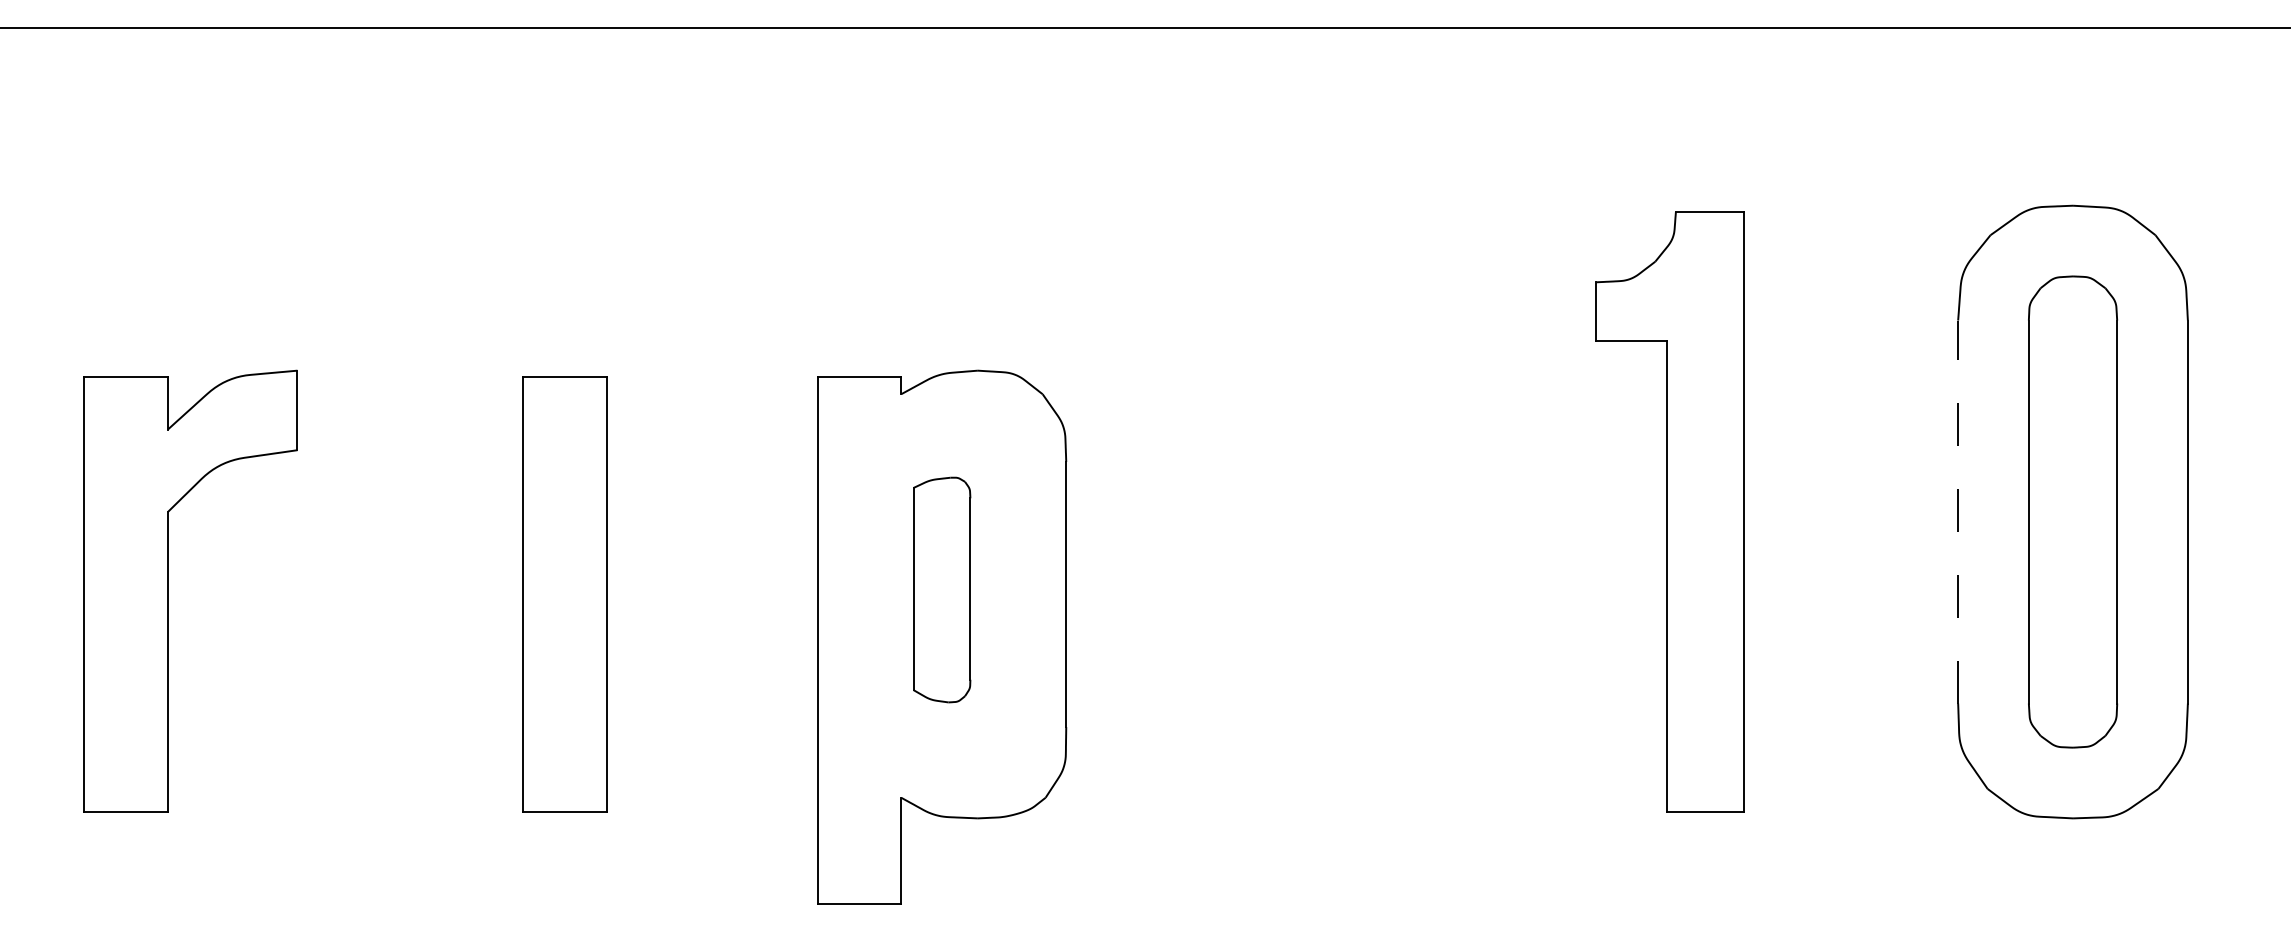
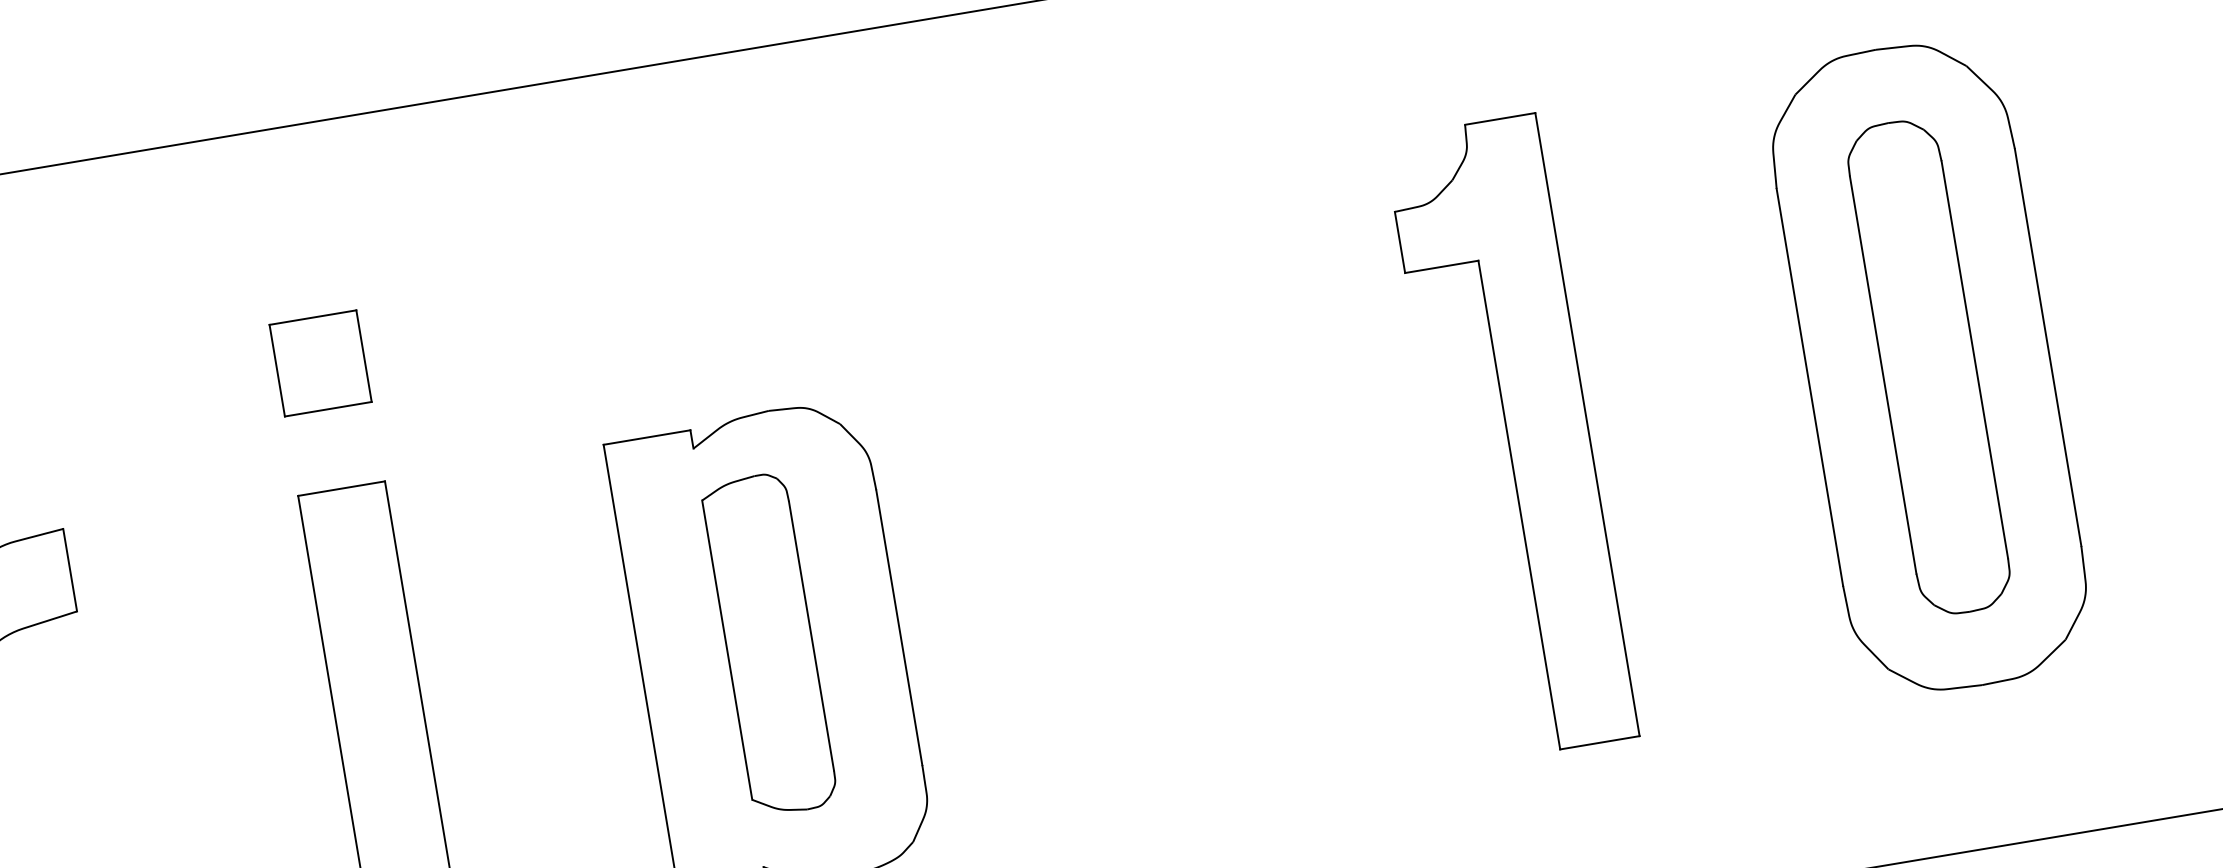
part: (564, 255) -> (320, 363), added
line: (1958, 511) -> (1810, 386), dashed -> solid
part: (941, 589) -> (769, 644), size x1.43

